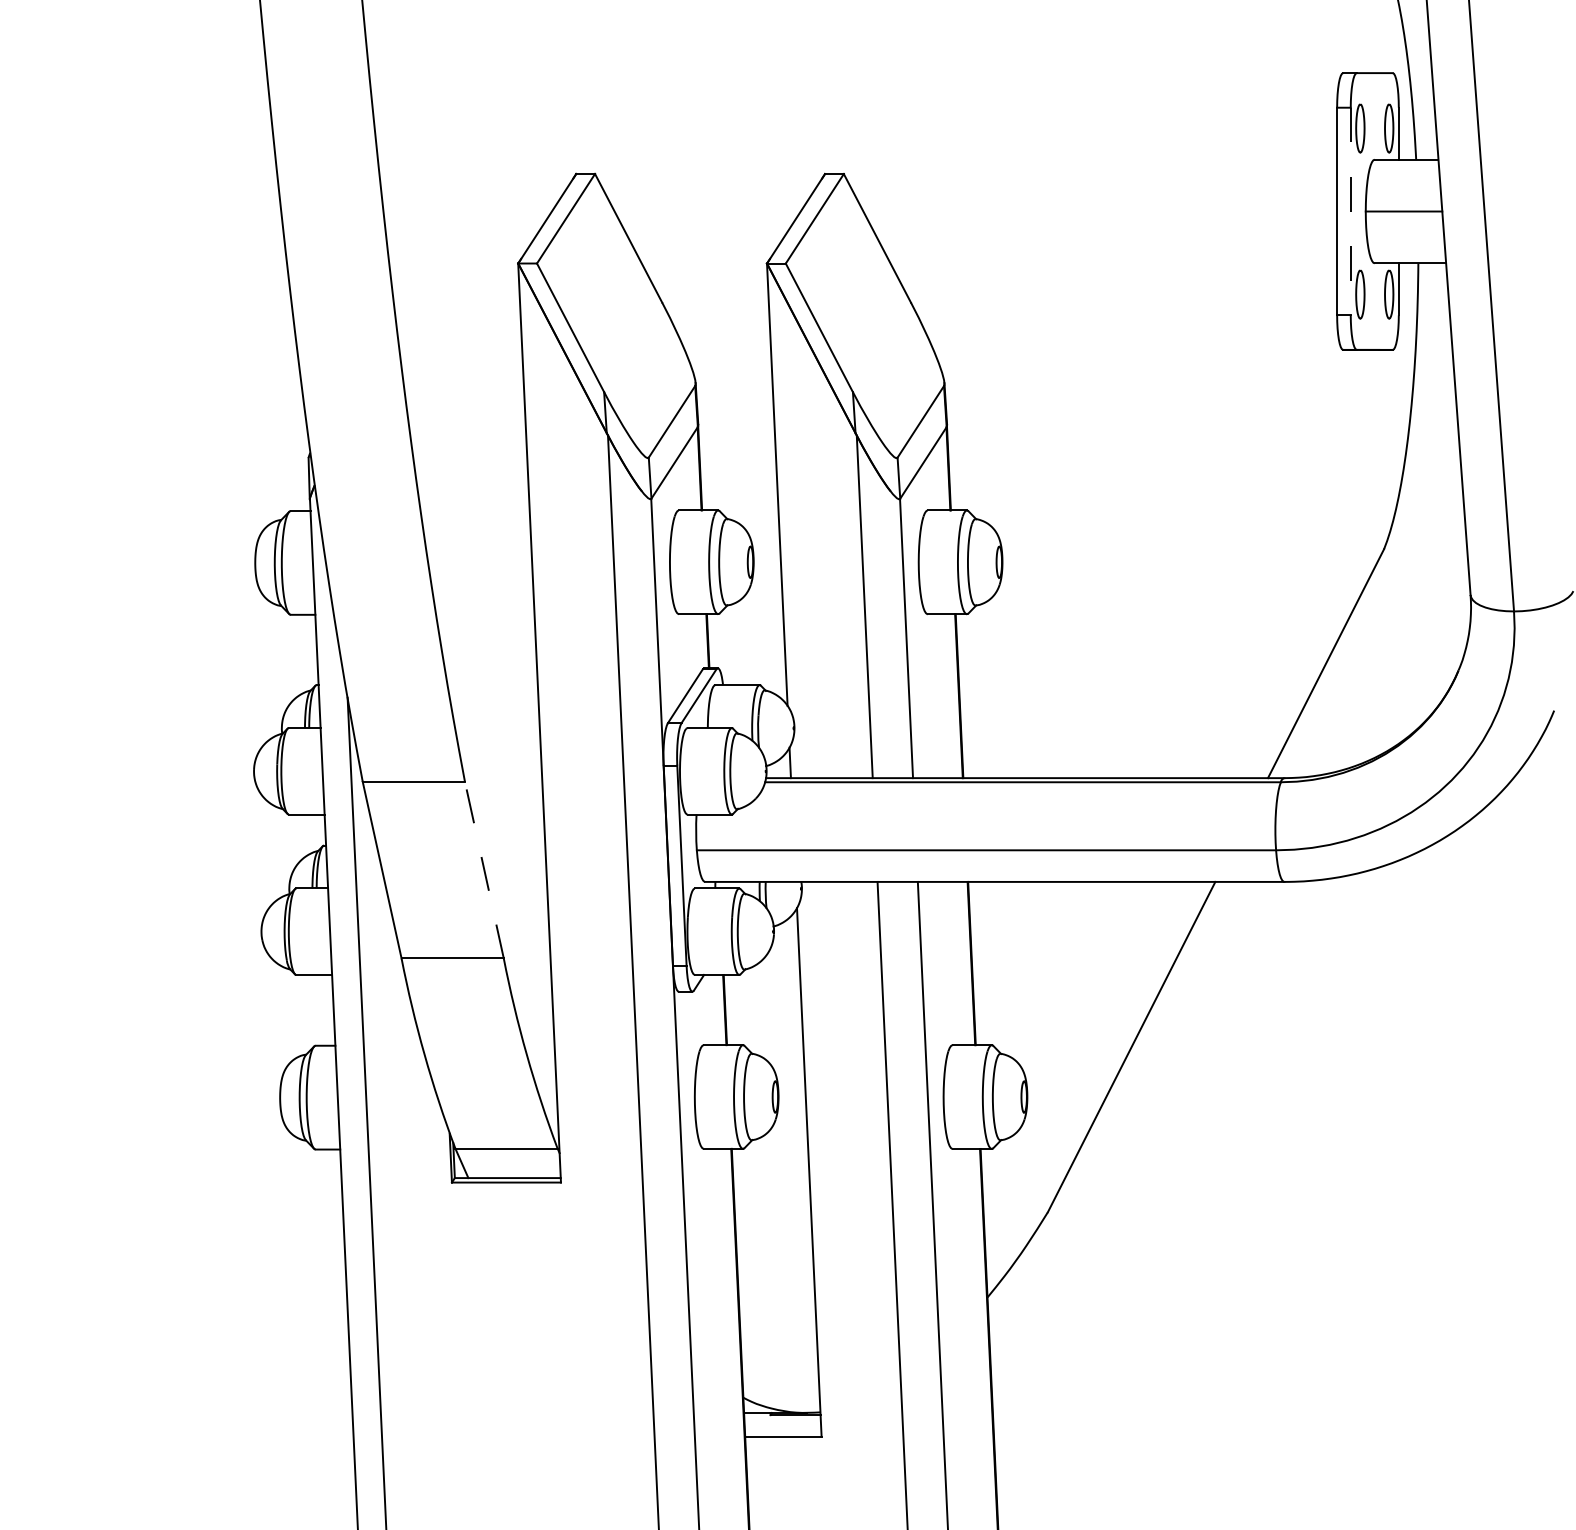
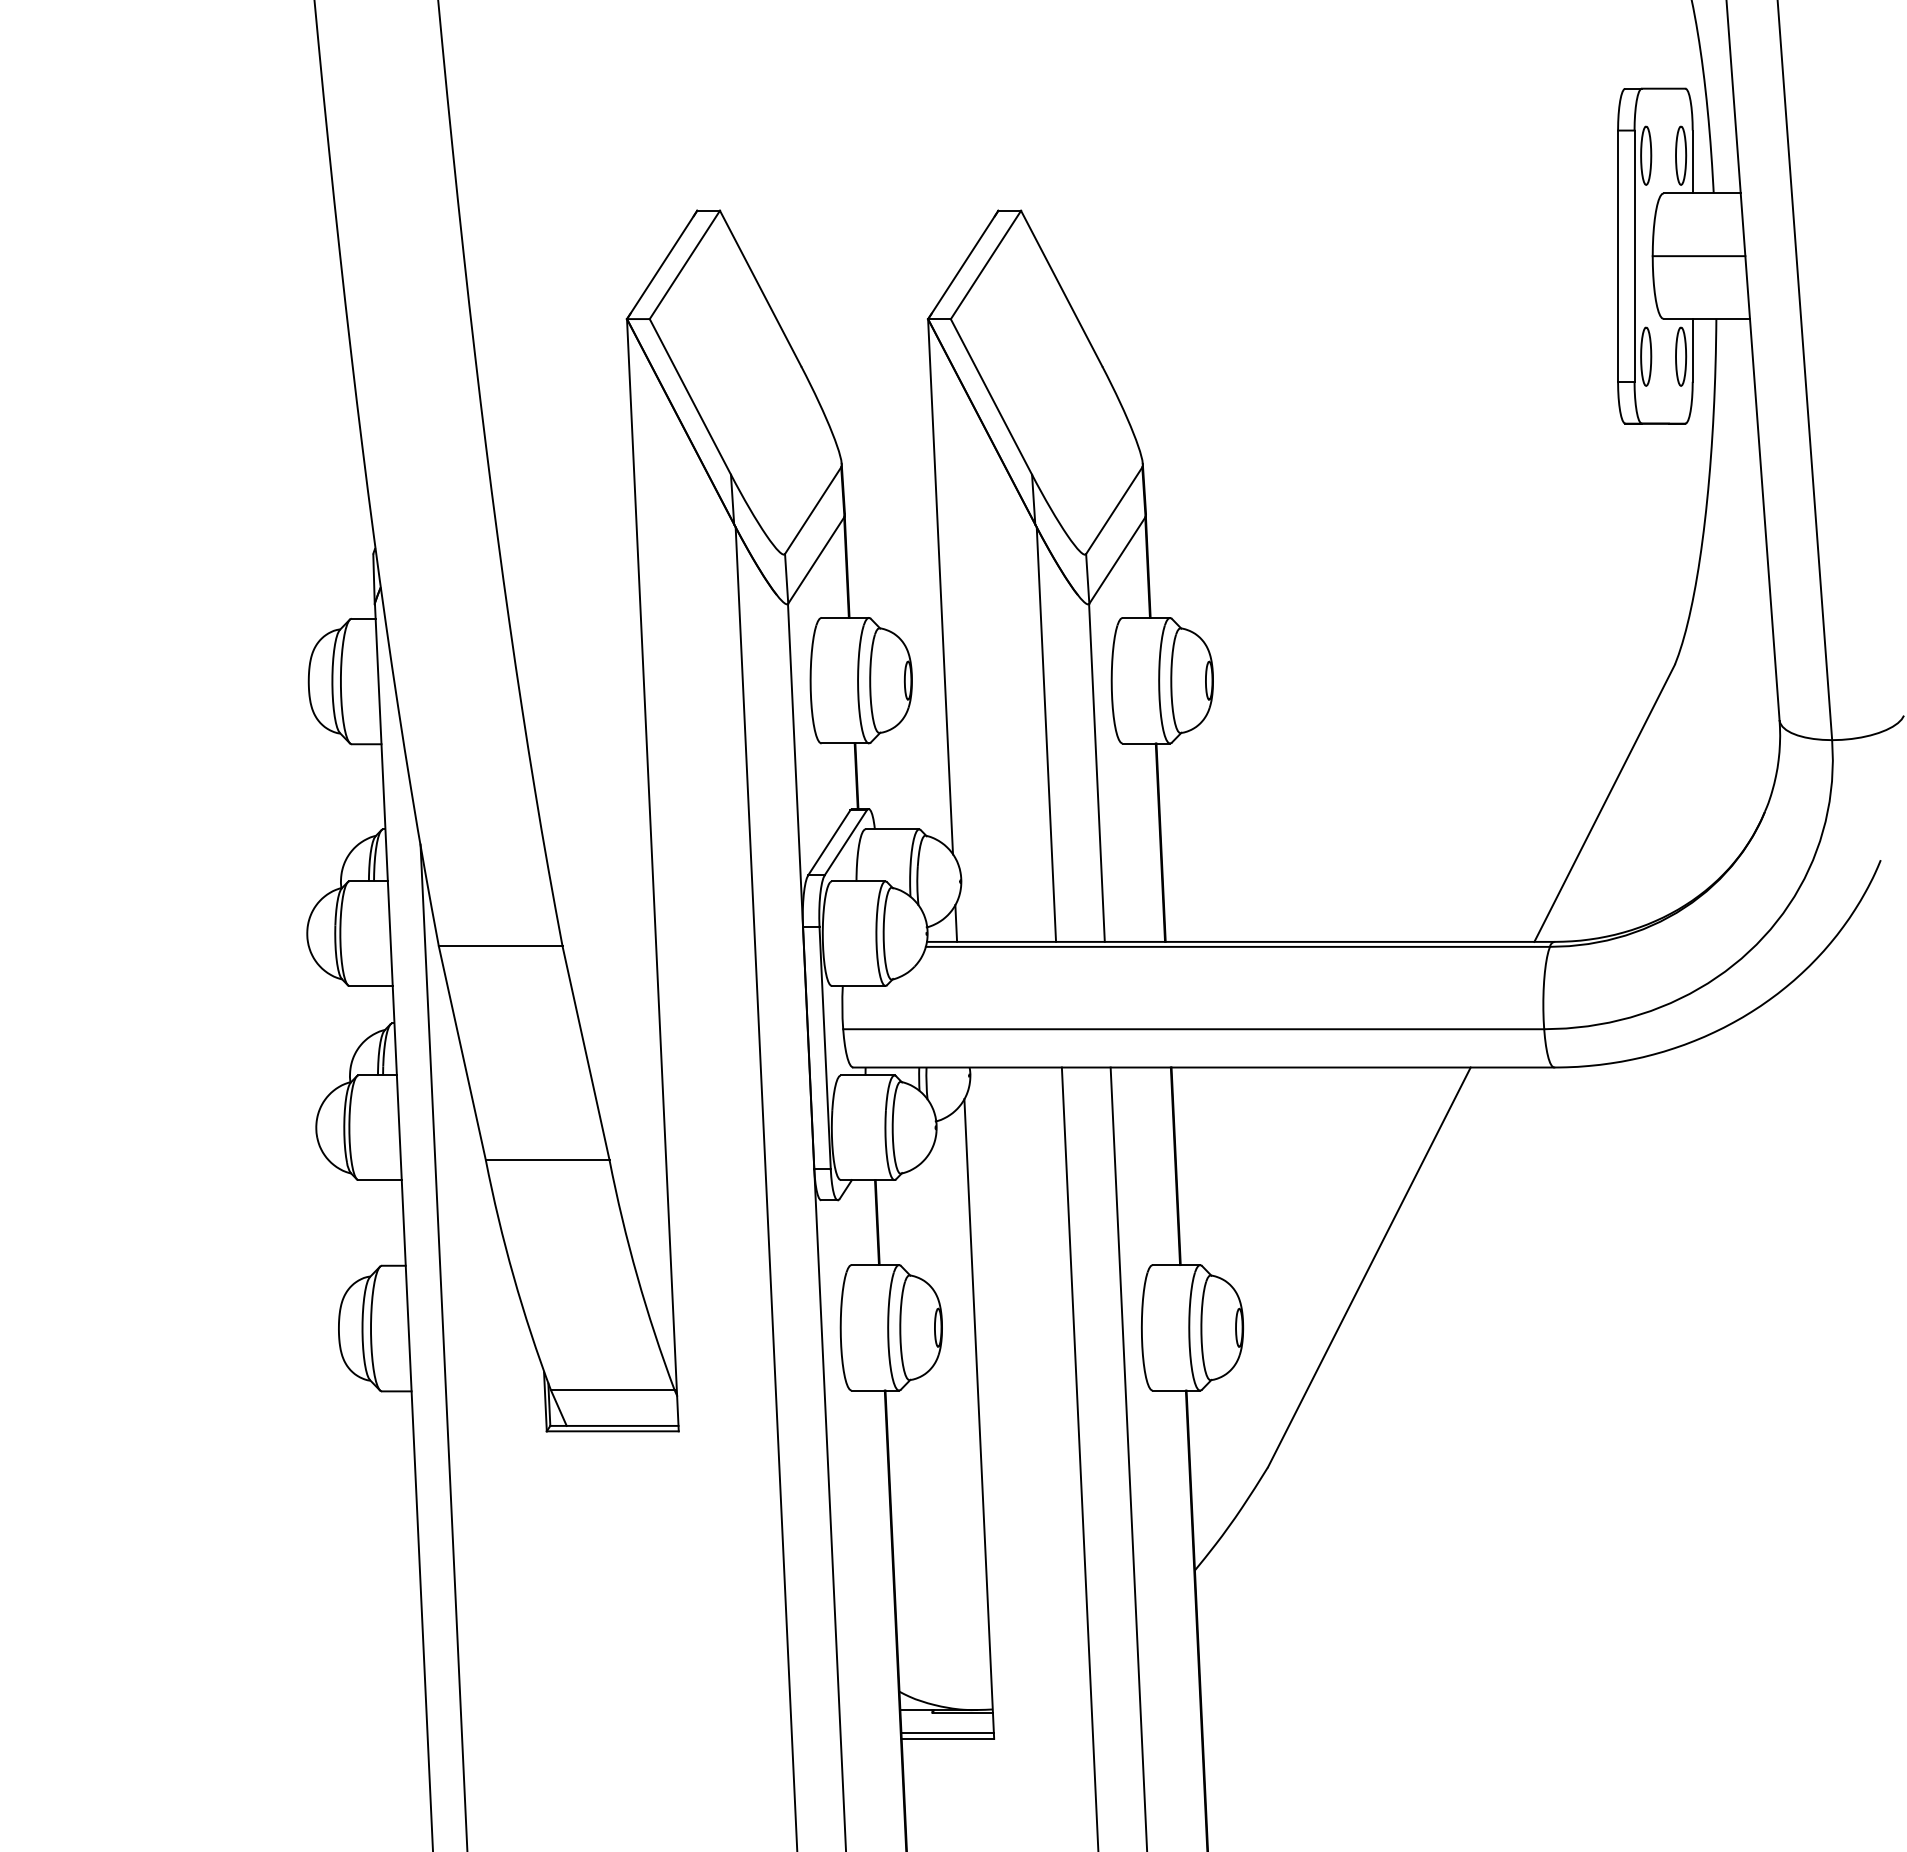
line: (1350, 211) -> (1634, 256), dashed -> solid
line: (483, 869) -> (585, 1052), dashed -> solid
line: (783, 1432) -> (947, 1733), added

